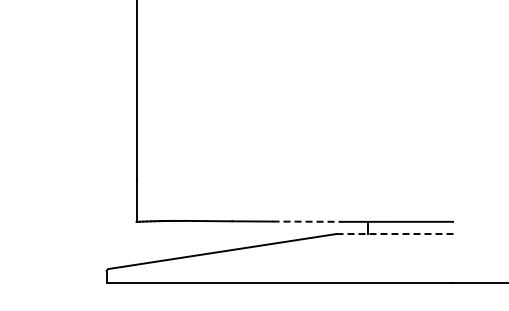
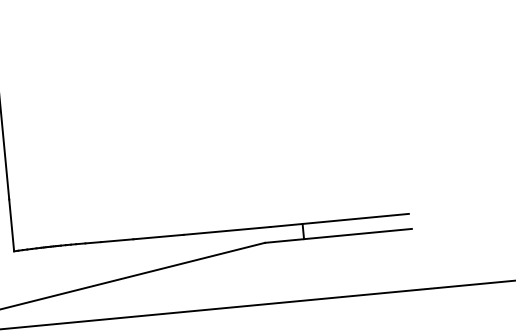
line: (307, 221) -> (227, 230), dashed -> solid
line: (395, 234) -> (338, 236), dashed -> solid

